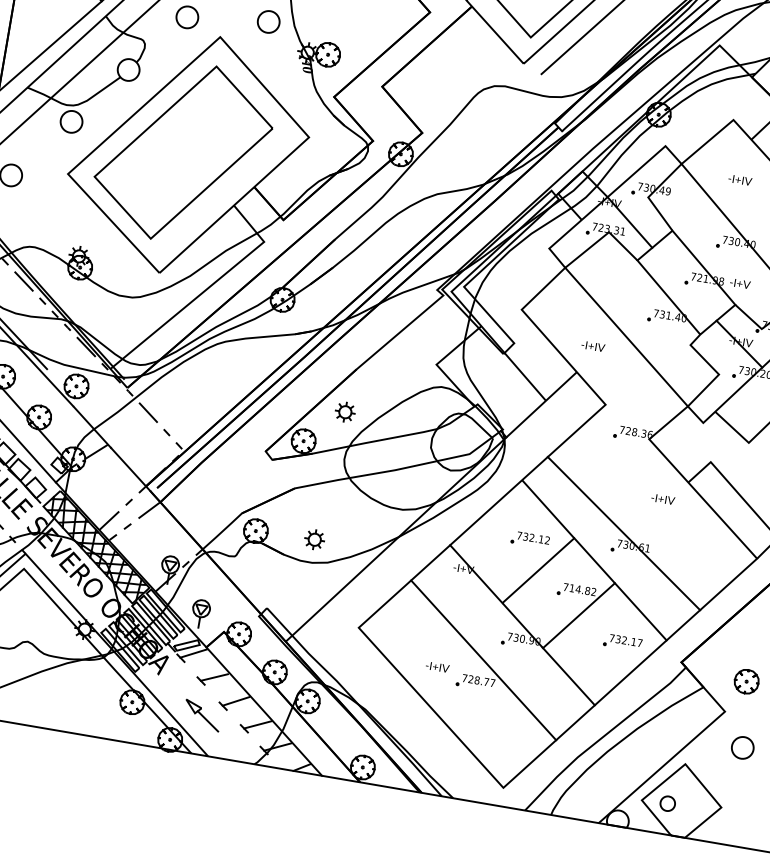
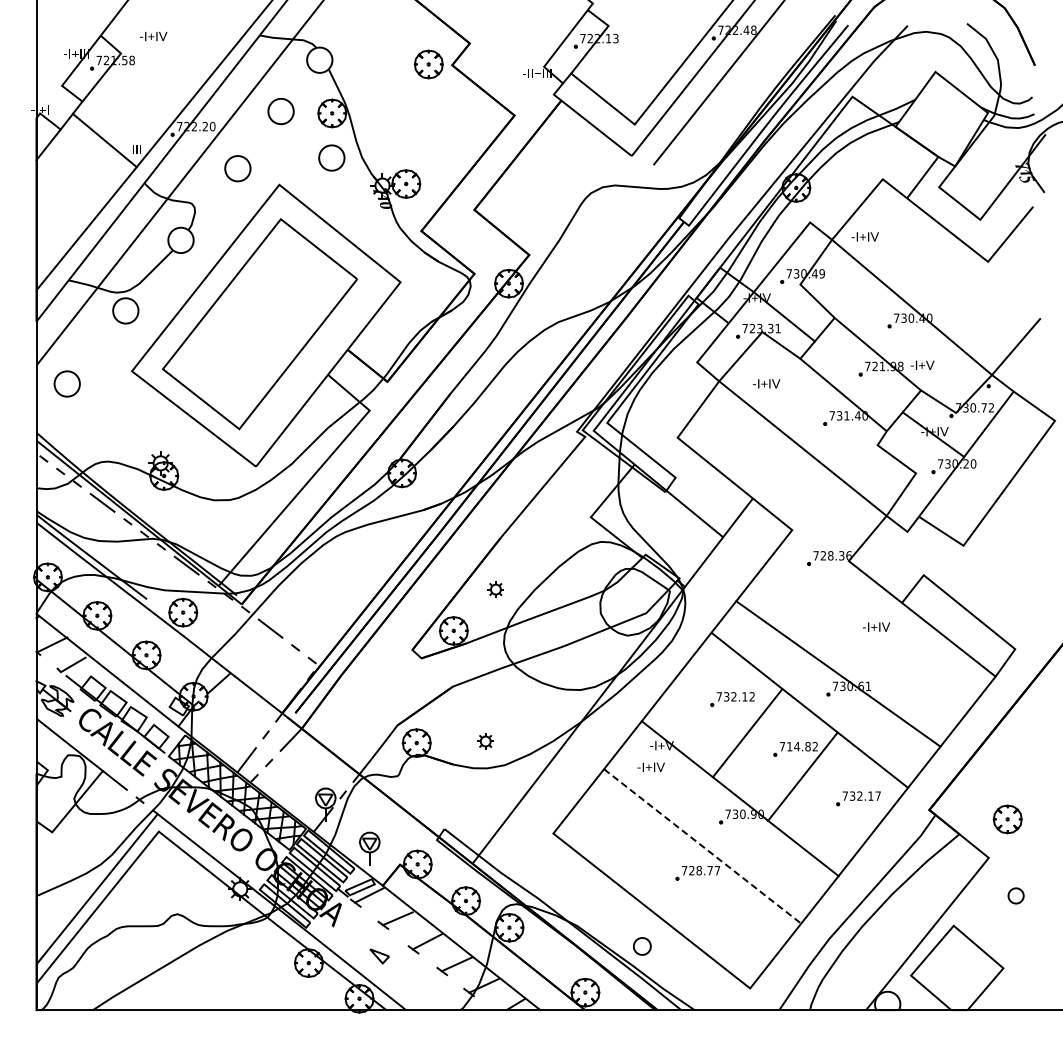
text: (739, 179) -> (864, 236), moved
text: (593, 346) -> (766, 383), moved
part: (345, 412) -> (495, 589), size x0.7
part: (314, 539) -> (485, 741), size x0.7
line: (484, 660) -> (703, 846), solid -> dashed
text: (437, 666) -> (650, 766), moved
line: (207, 720) -> (398, 969), removed
part: (742, 747) -> (1015, 895), size x0.6
part: (667, 803) -> (642, 946), moved

